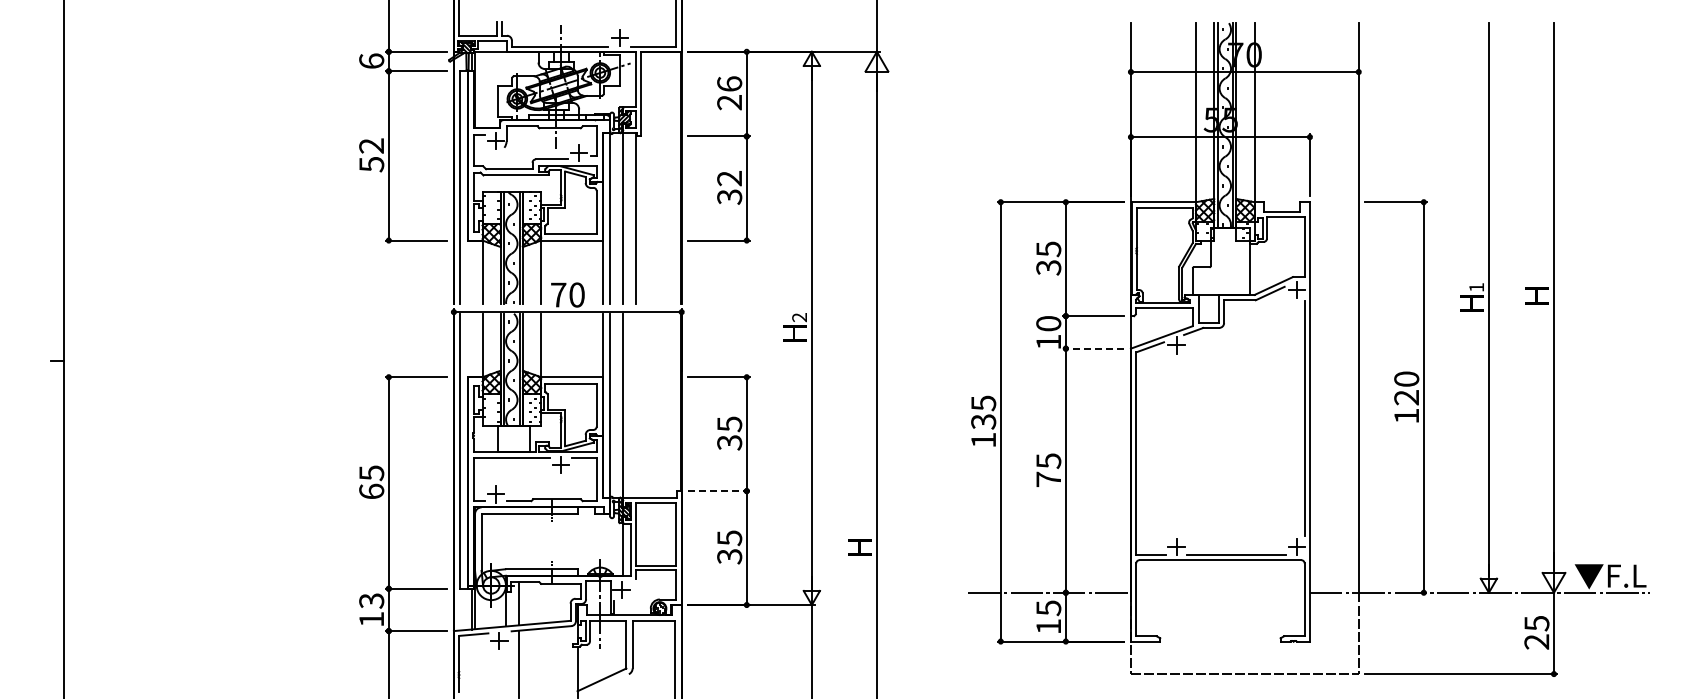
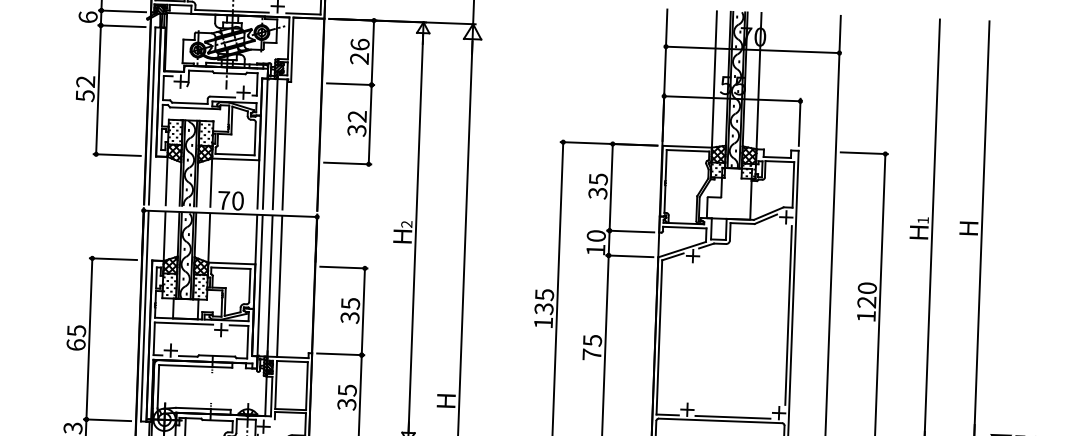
line: (1093, 348) -> (629, 256), dashed -> solid
line: (635, 405) -> (279, 286), added
line: (719, 491) -> (340, 354), dashed -> solid

